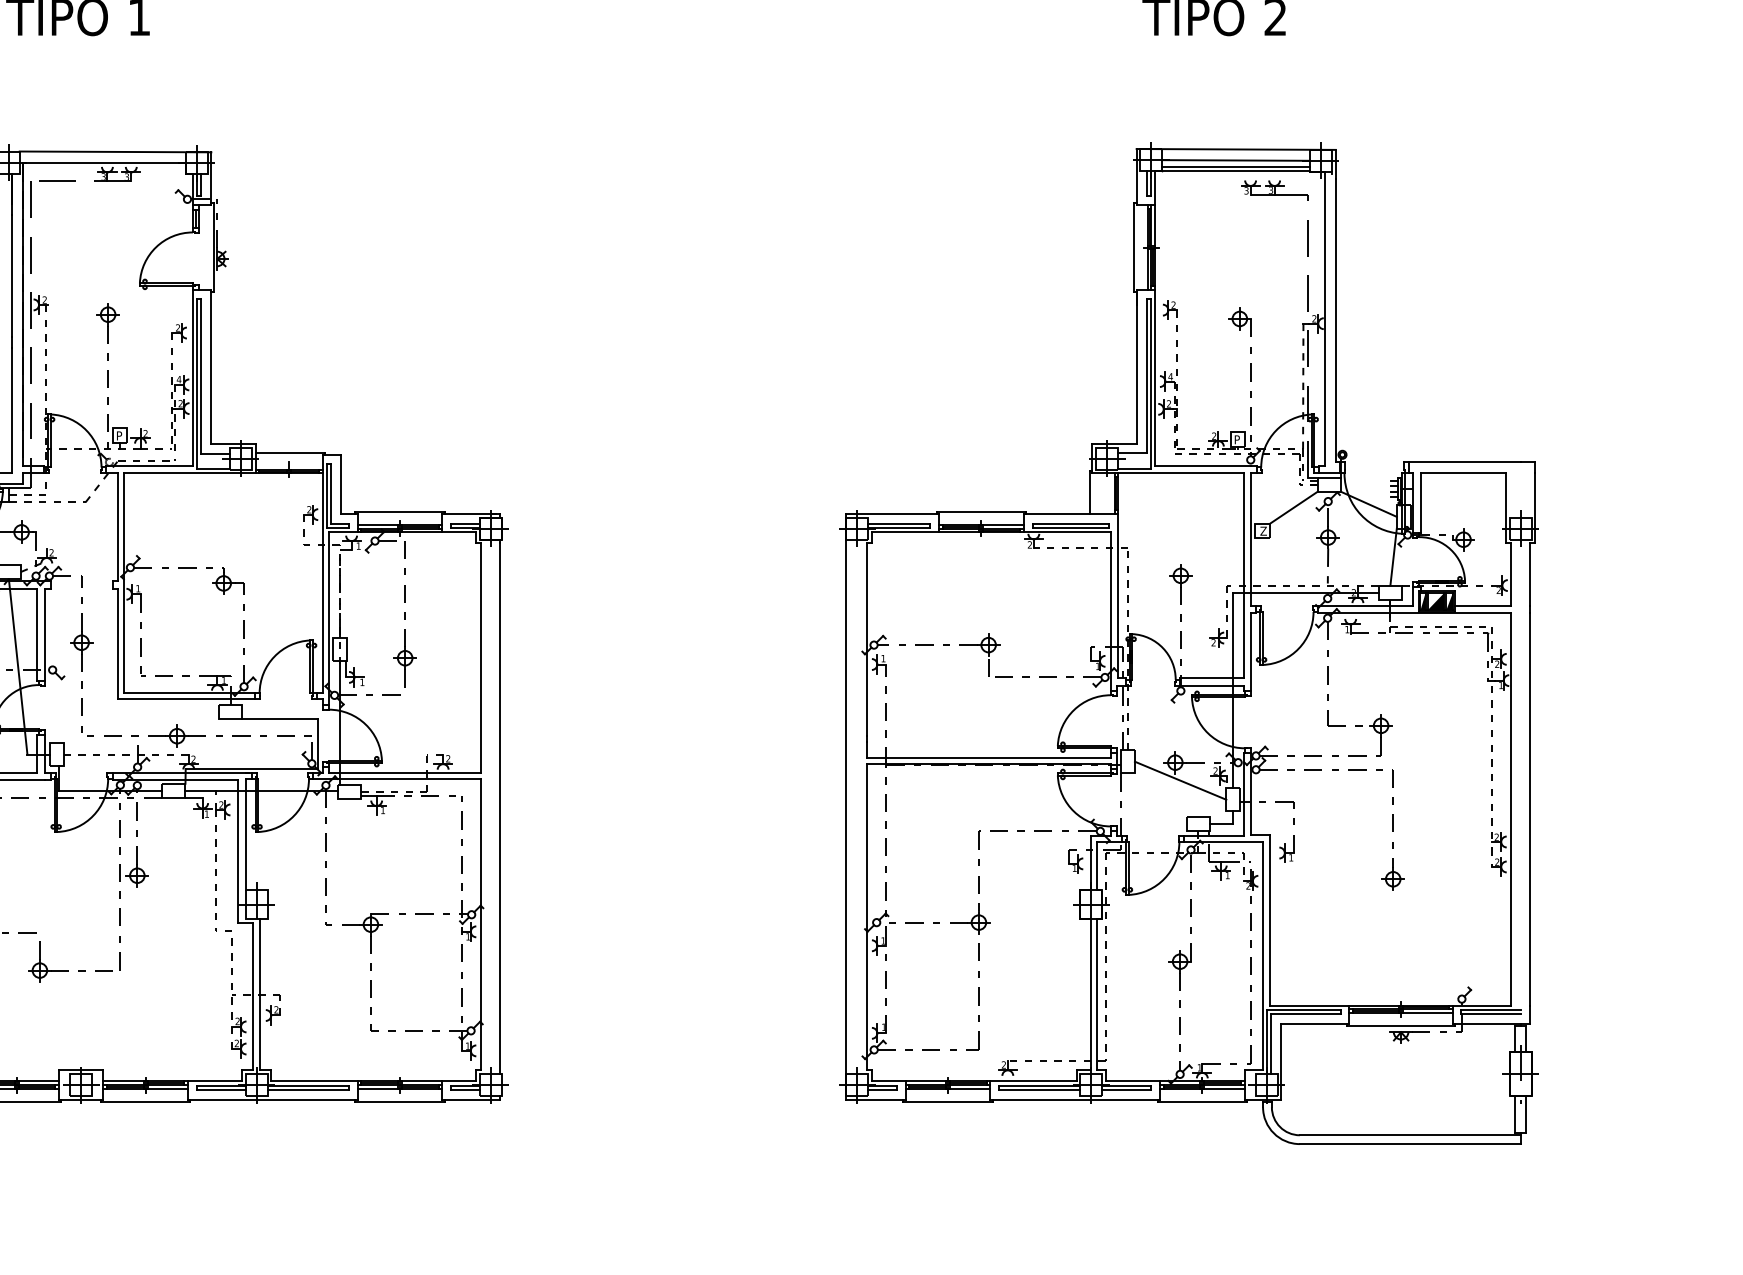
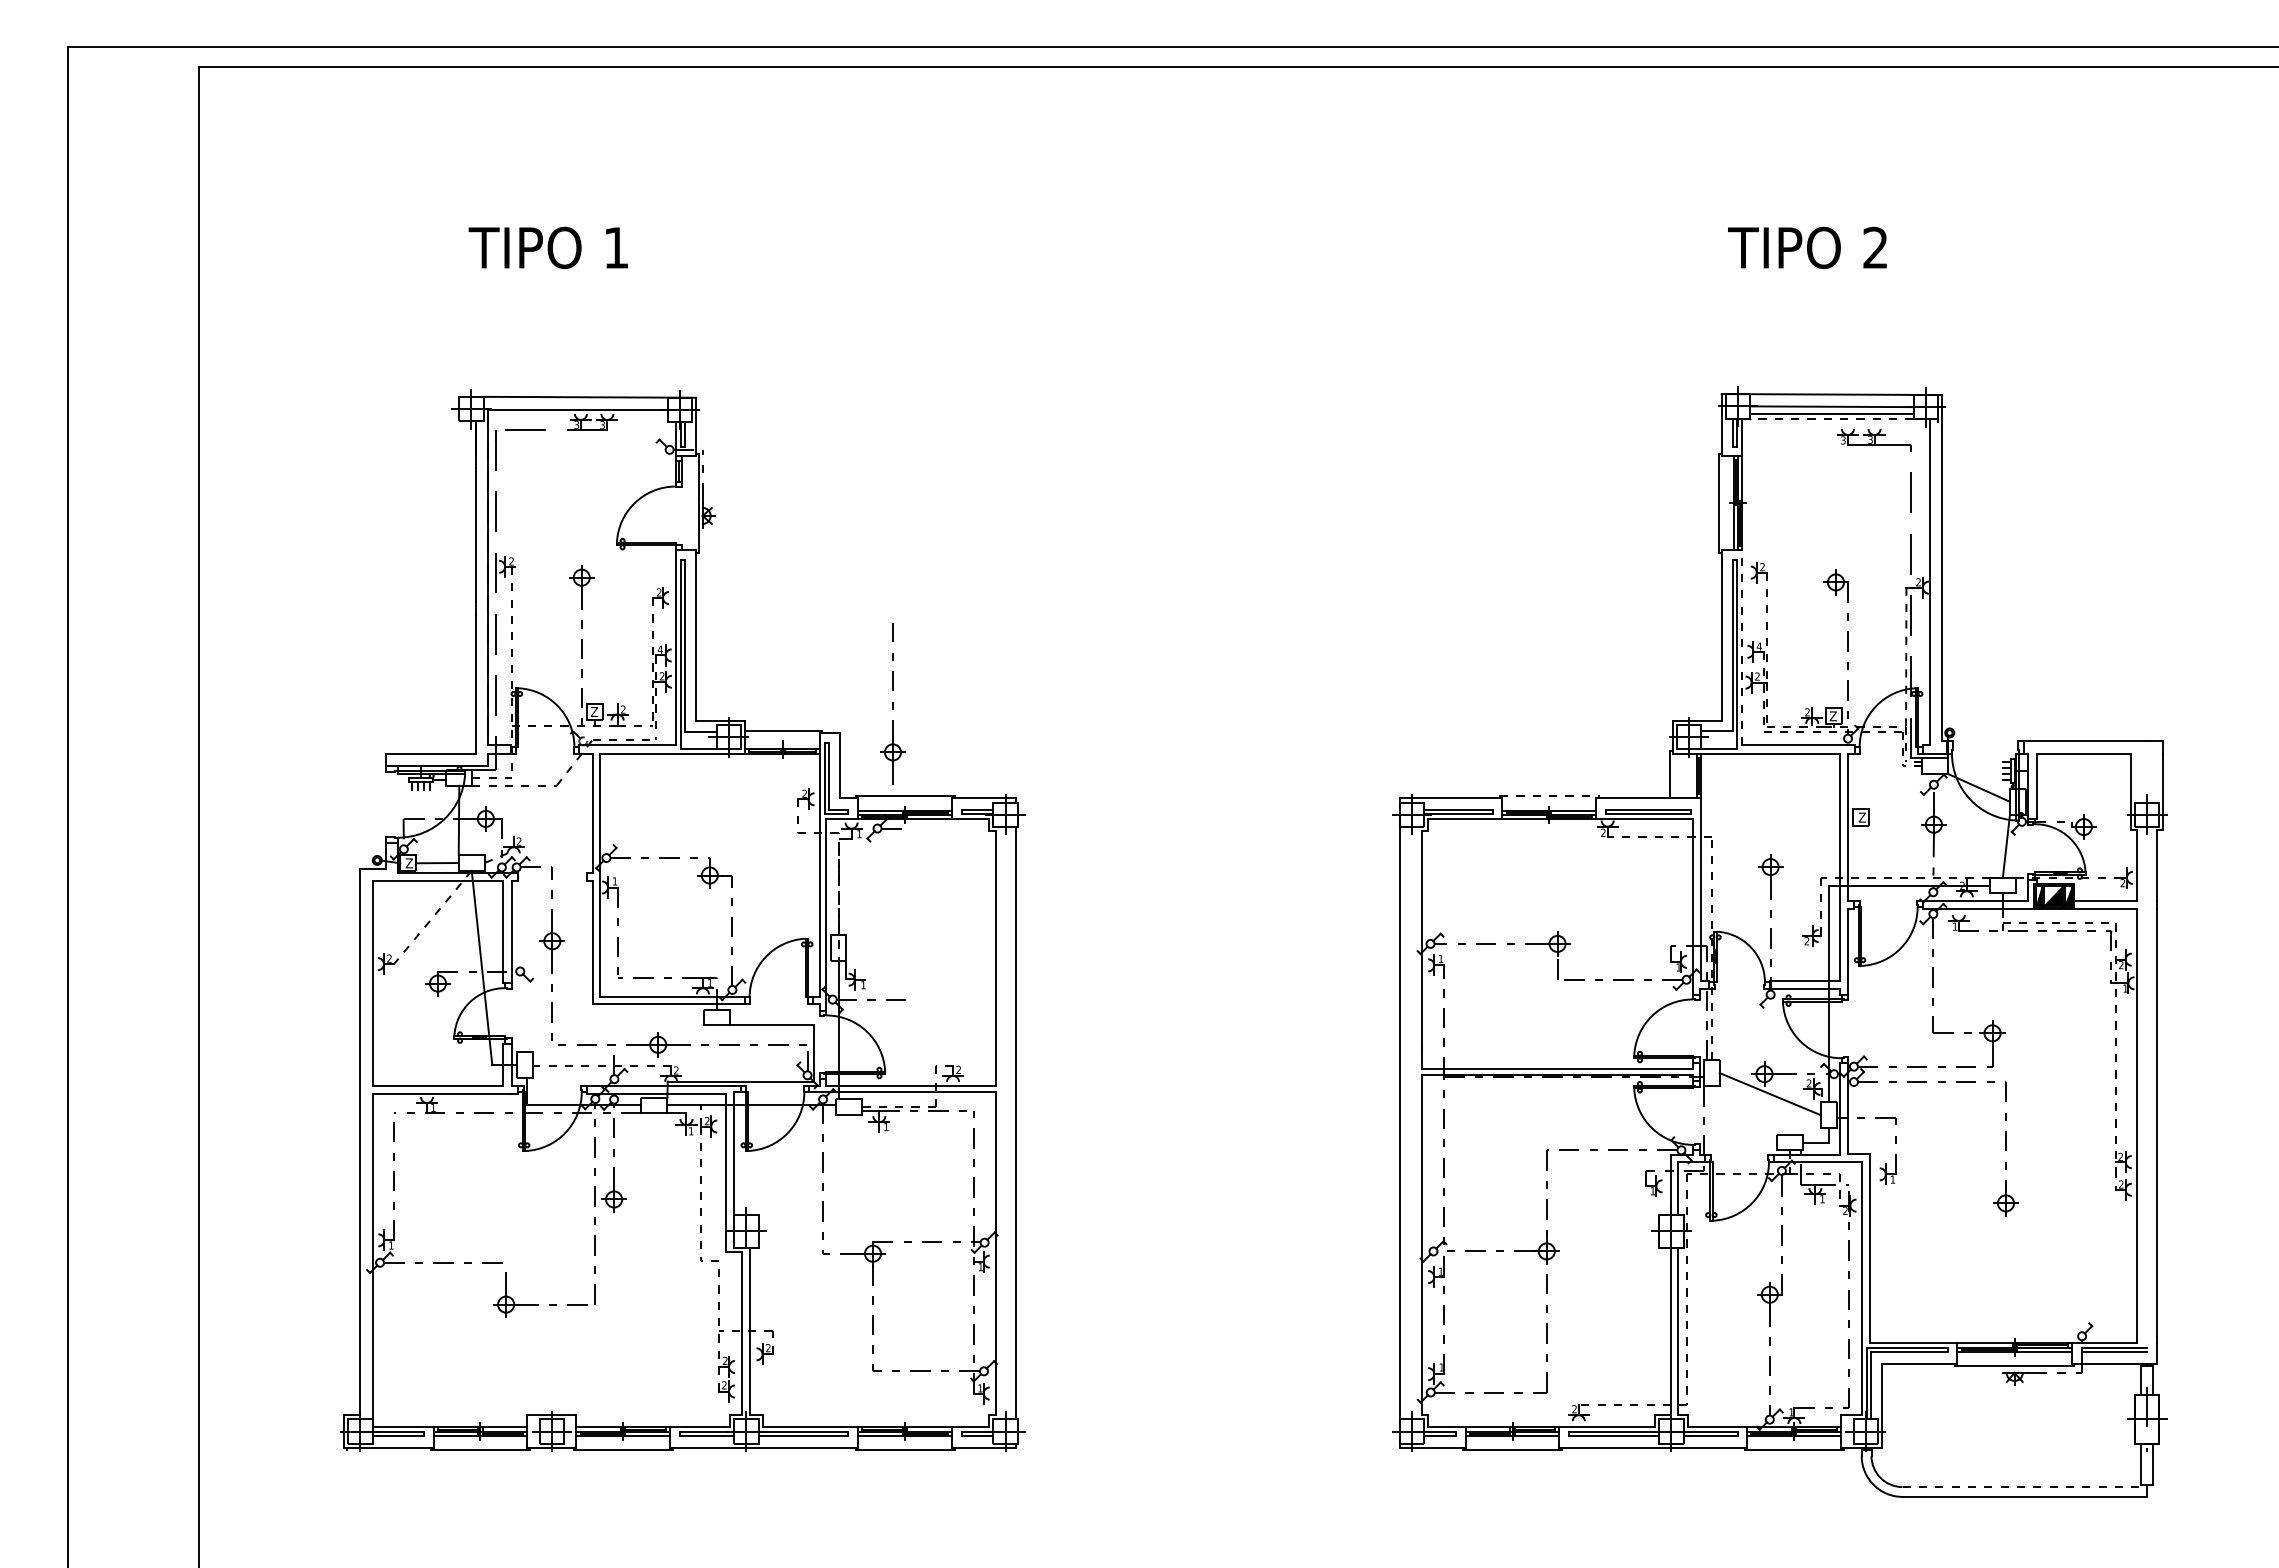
line: (1235, 171) -> (1831, 418), solid -> dashed
line: (1155, 377) -> (1742, 647), solid -> dashed
text: (119, 435) -> (594, 711), P -> Z
text: (1236, 439) -> (1832, 716), P -> Z
line: (1293, 507) -> (1895, 791), removed
line: (981, 512) -> (1549, 796), solid -> dashed
part: (404, 614) -> (892, 703), moved
line: (1410, 1135) -> (2025, 1487), solid -> dashed

